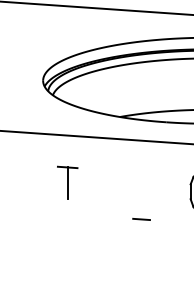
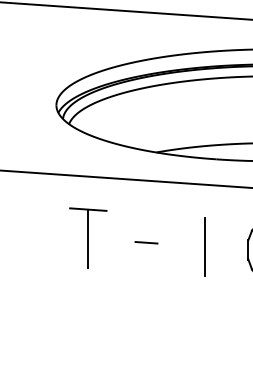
part: (67, 182) -> (88, 237), size x1.43
line: (156, 189) -> (204, 246), added
line: (141, 219) -> (146, 242), moved

